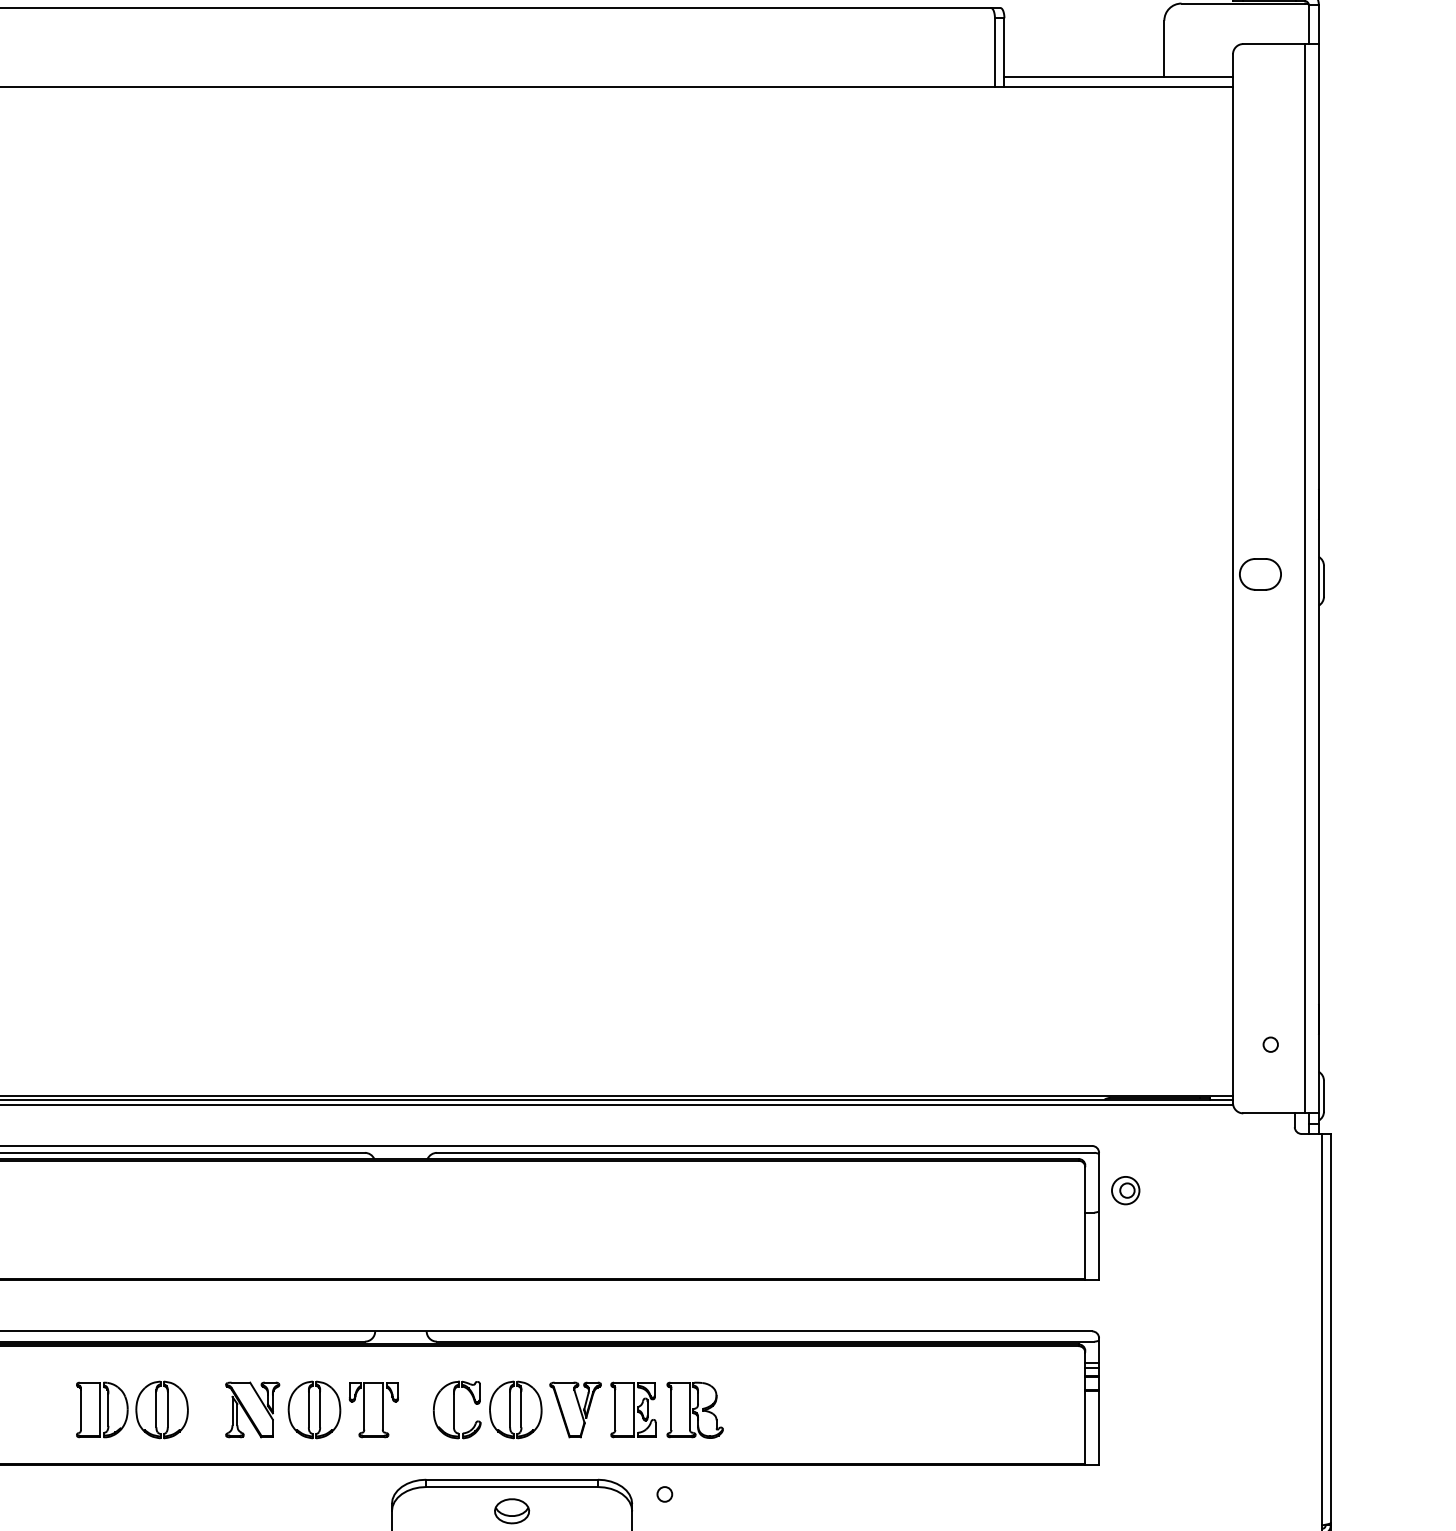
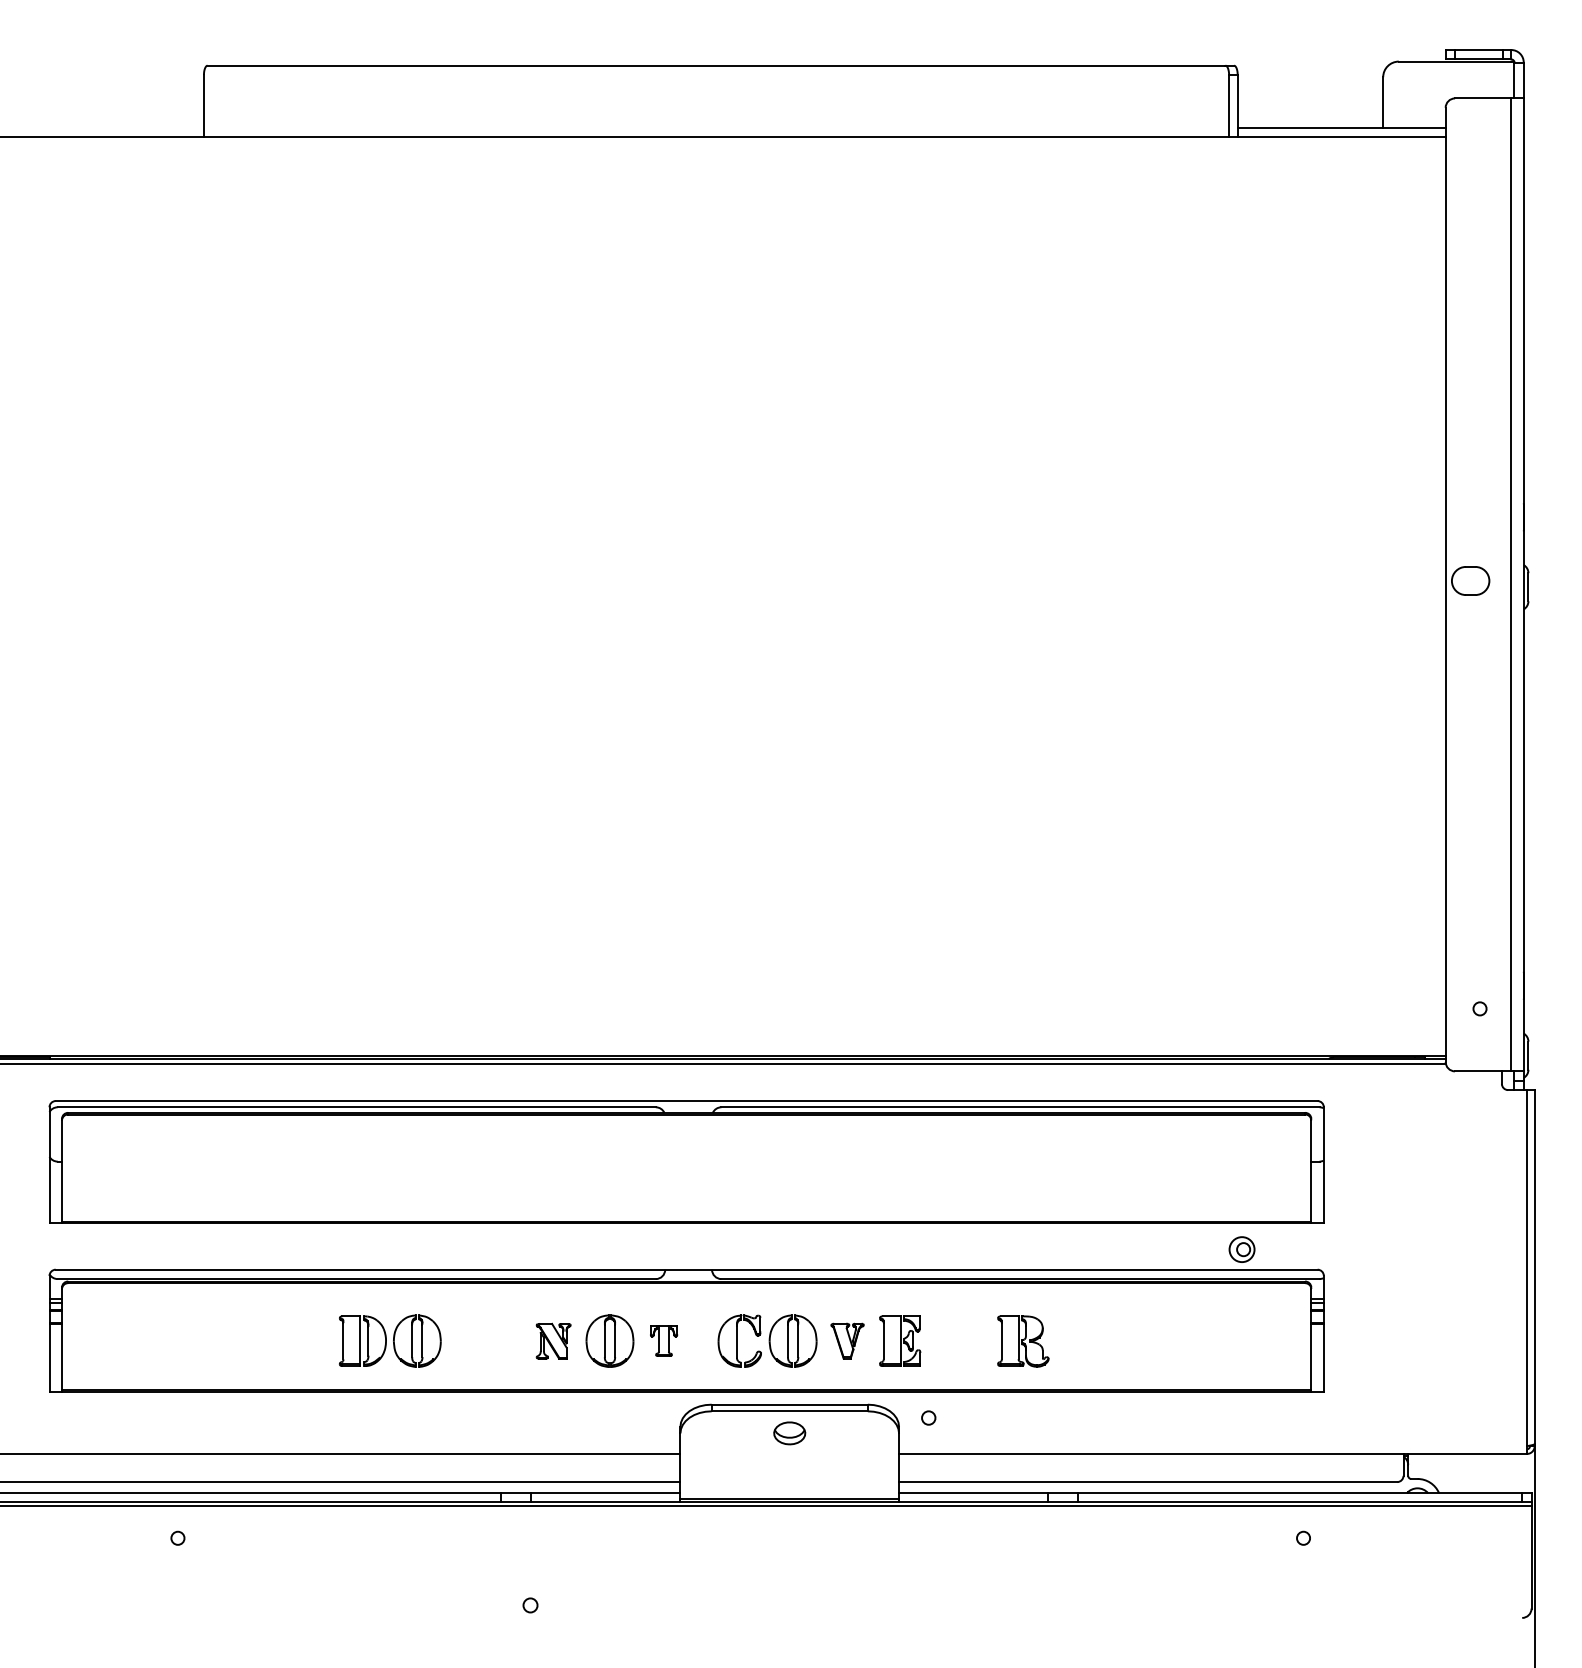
part: (1125, 1190) -> (1241, 1249), moved
part: (132, 1409) -> (390, 1340), moved
part: (373, 1409) -> (663, 1340), size x0.6
part: (575, 1409) -> (847, 1340), size x0.7
part: (252, 1410) -> (553, 1341), size x0.7
part: (695, 1410) -> (1023, 1341), moved

